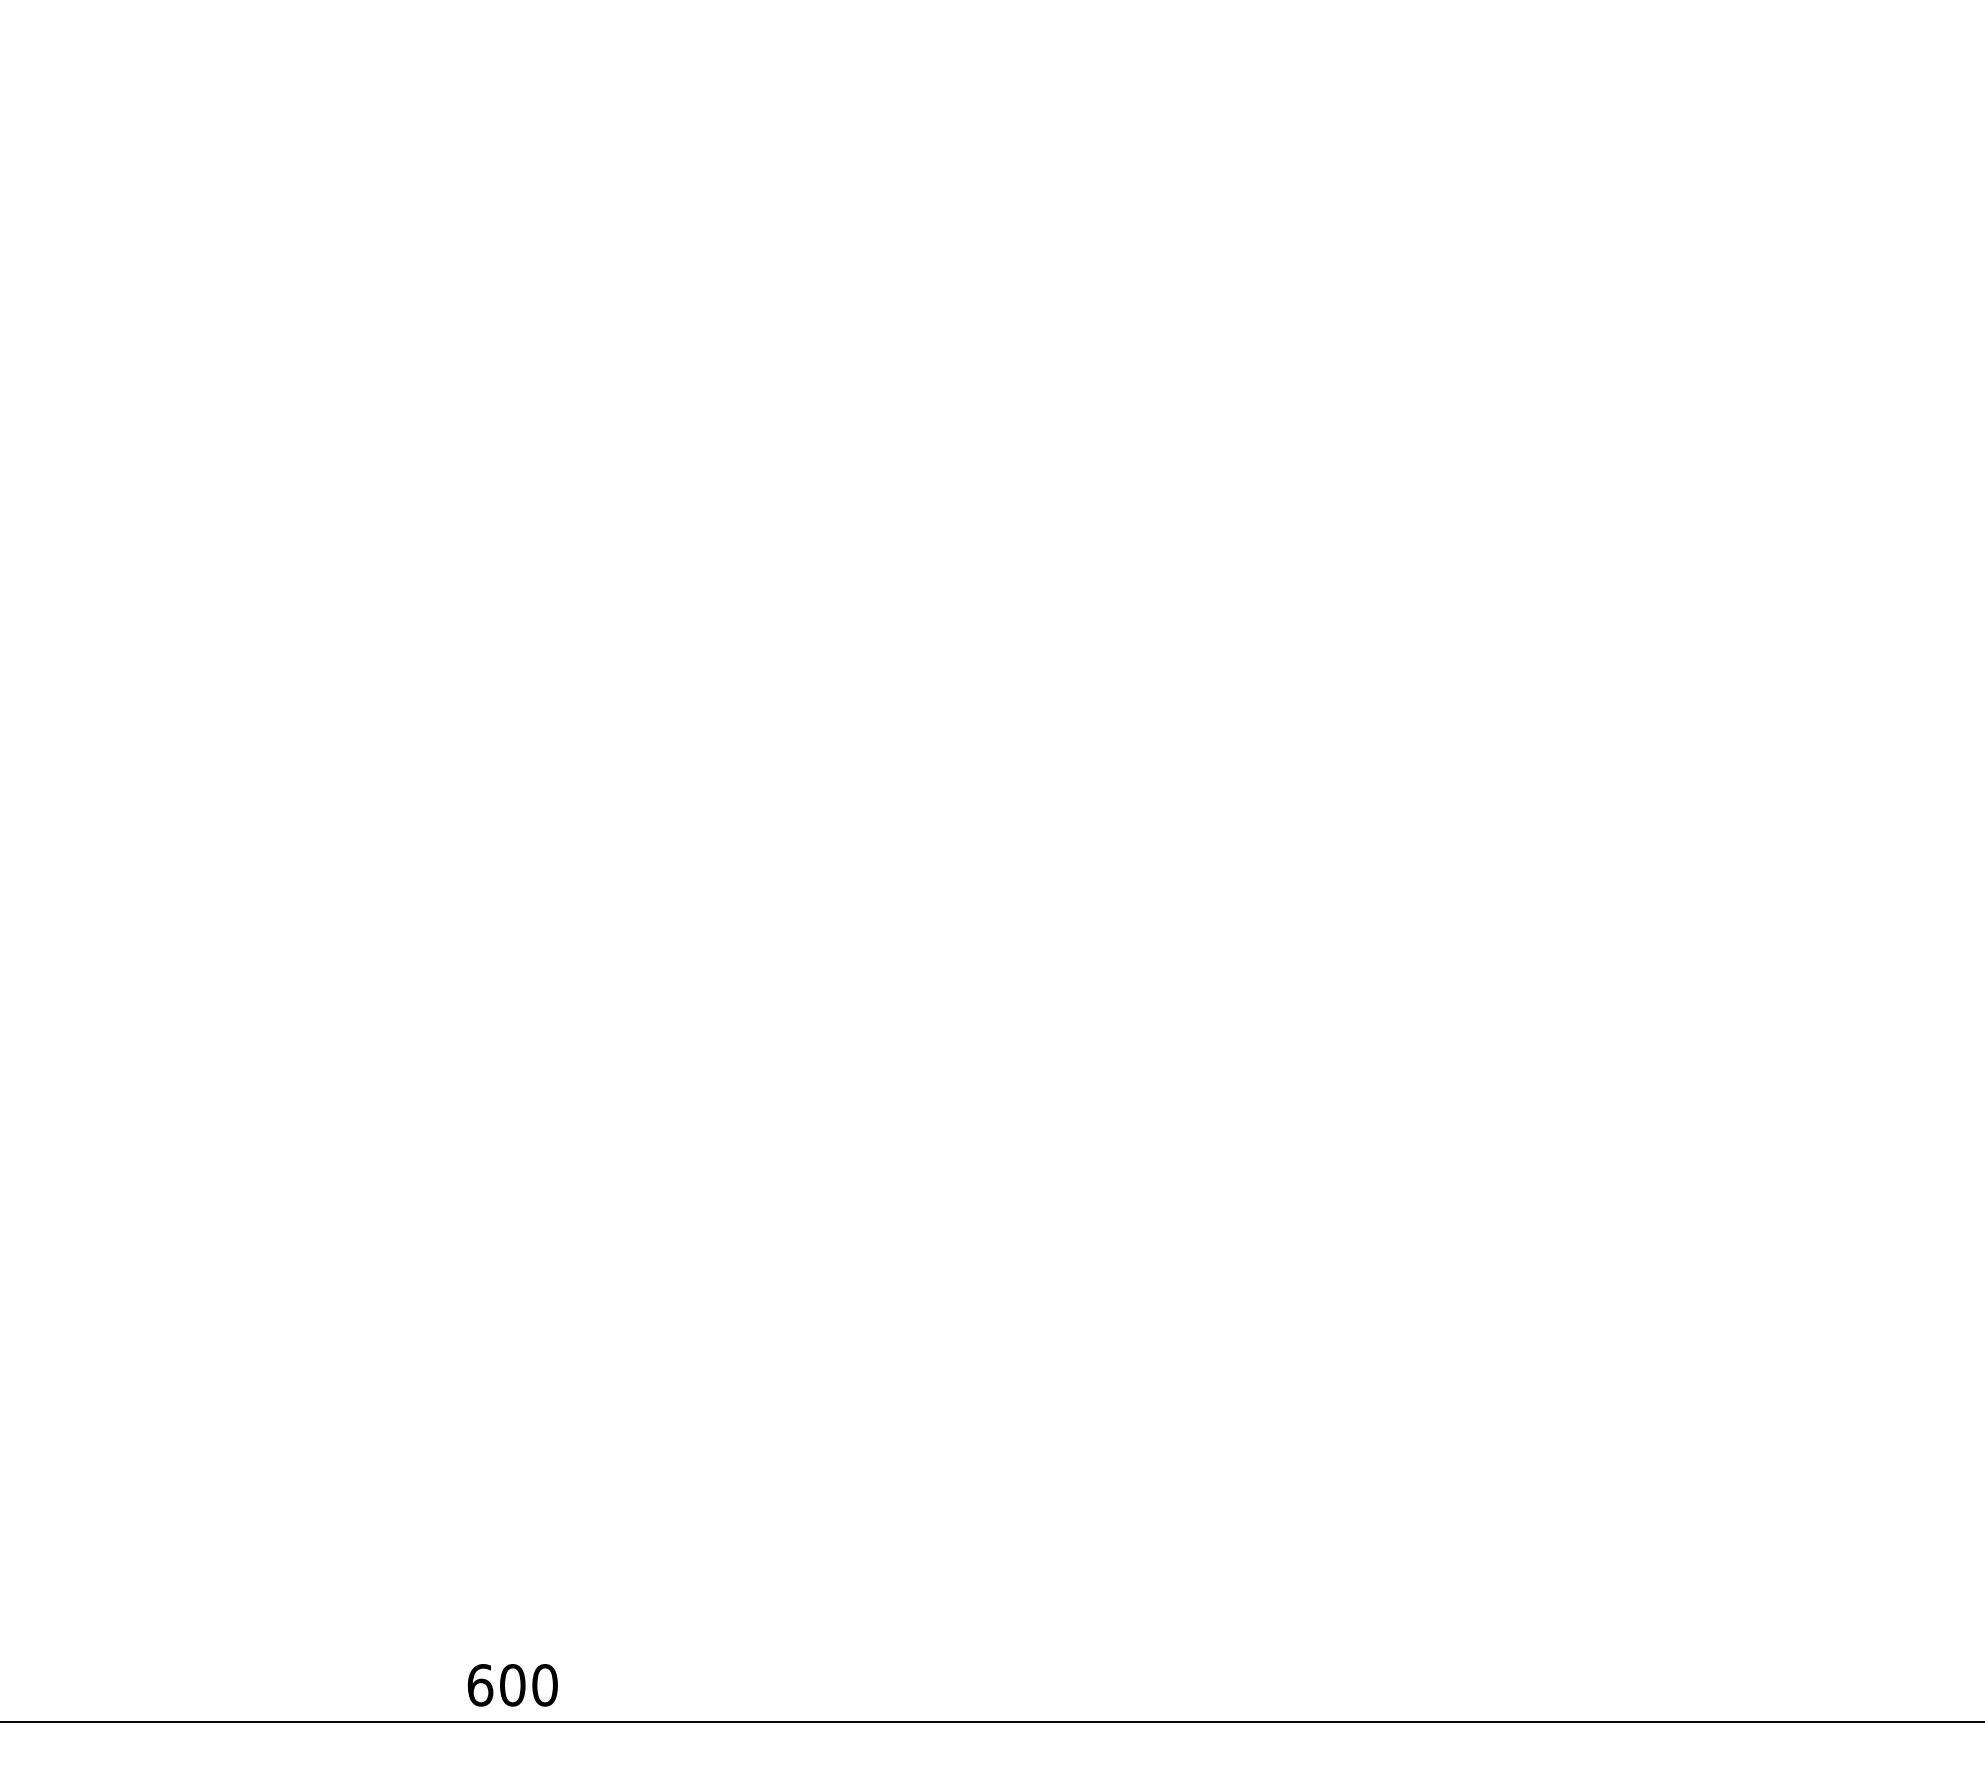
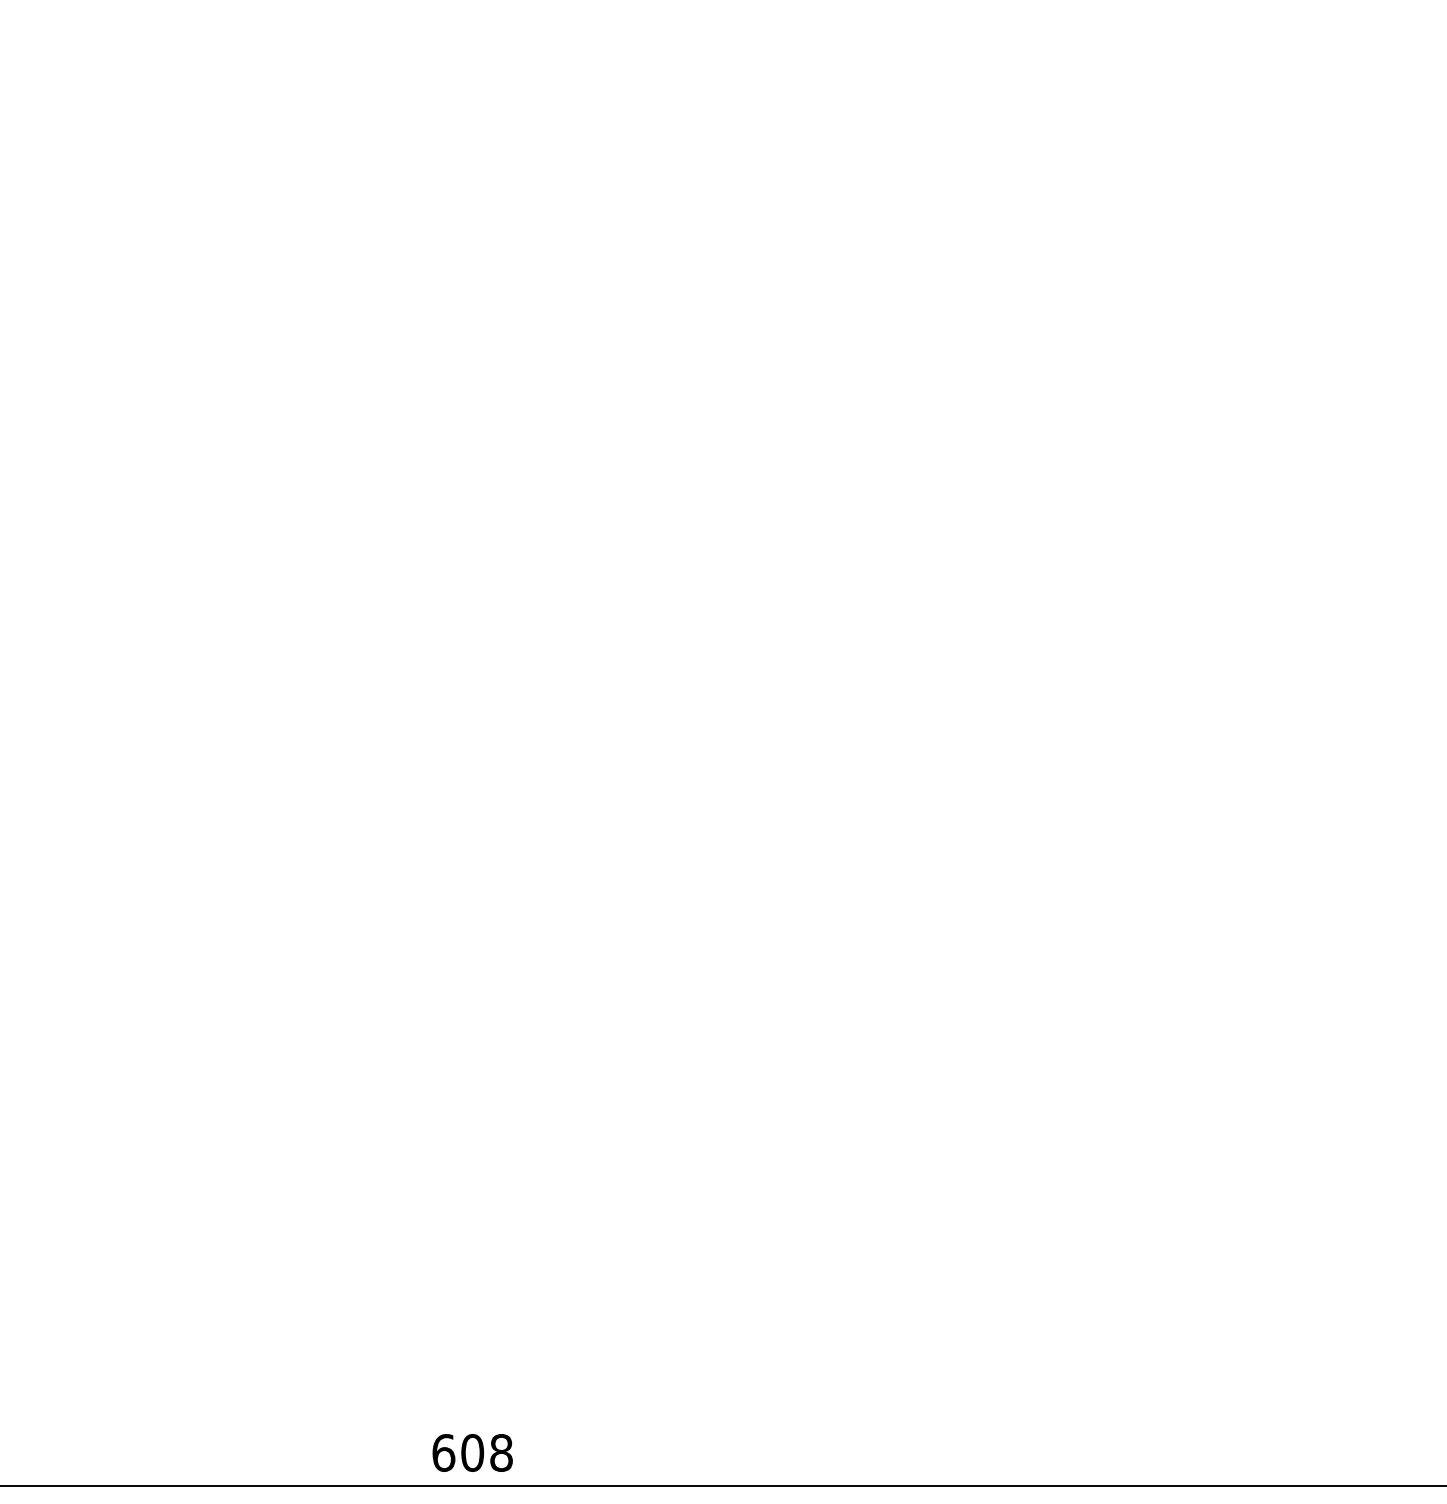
text: (544, 1685) -> (501, 1453), 600 -> 608

